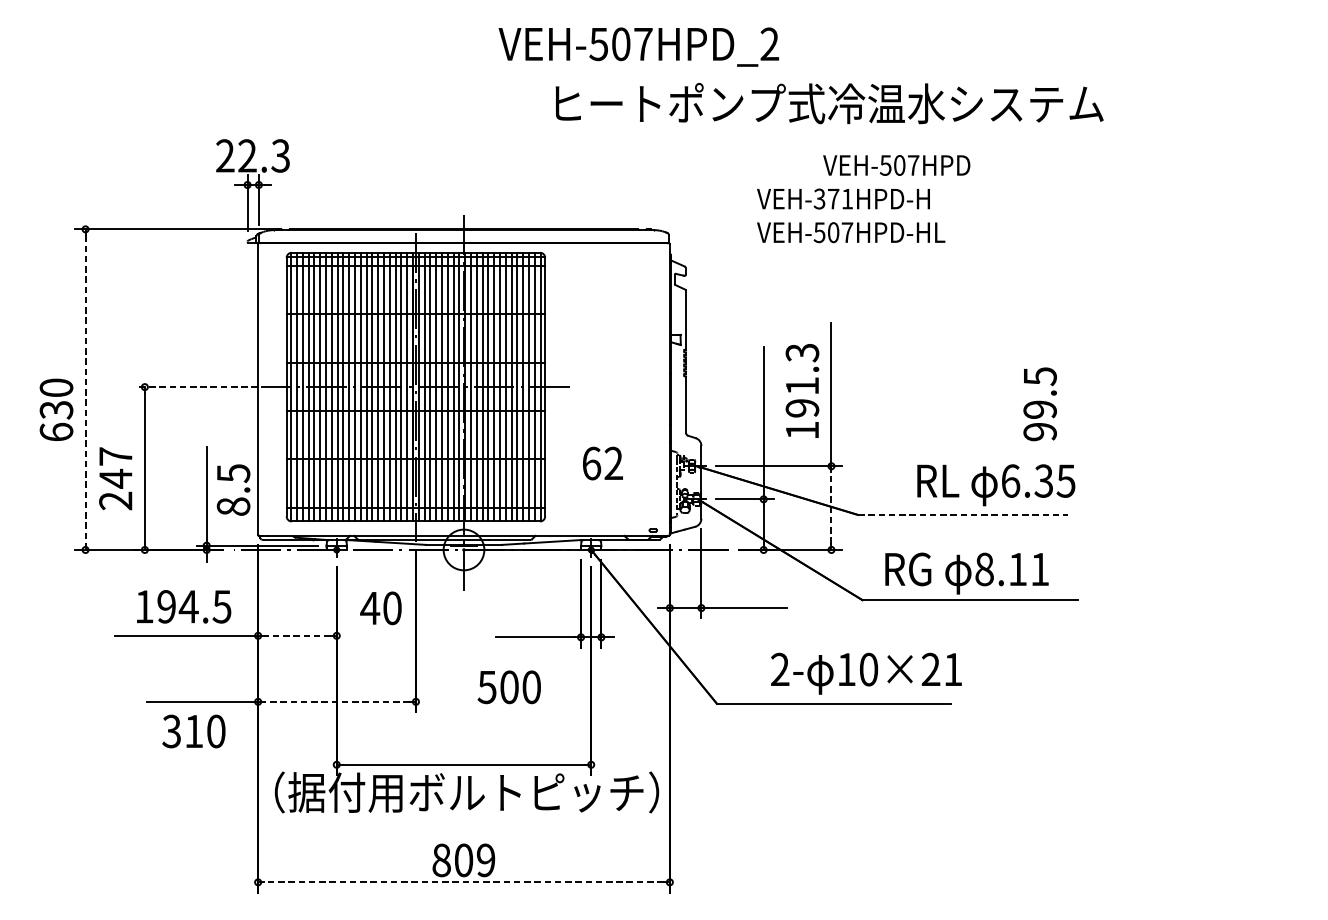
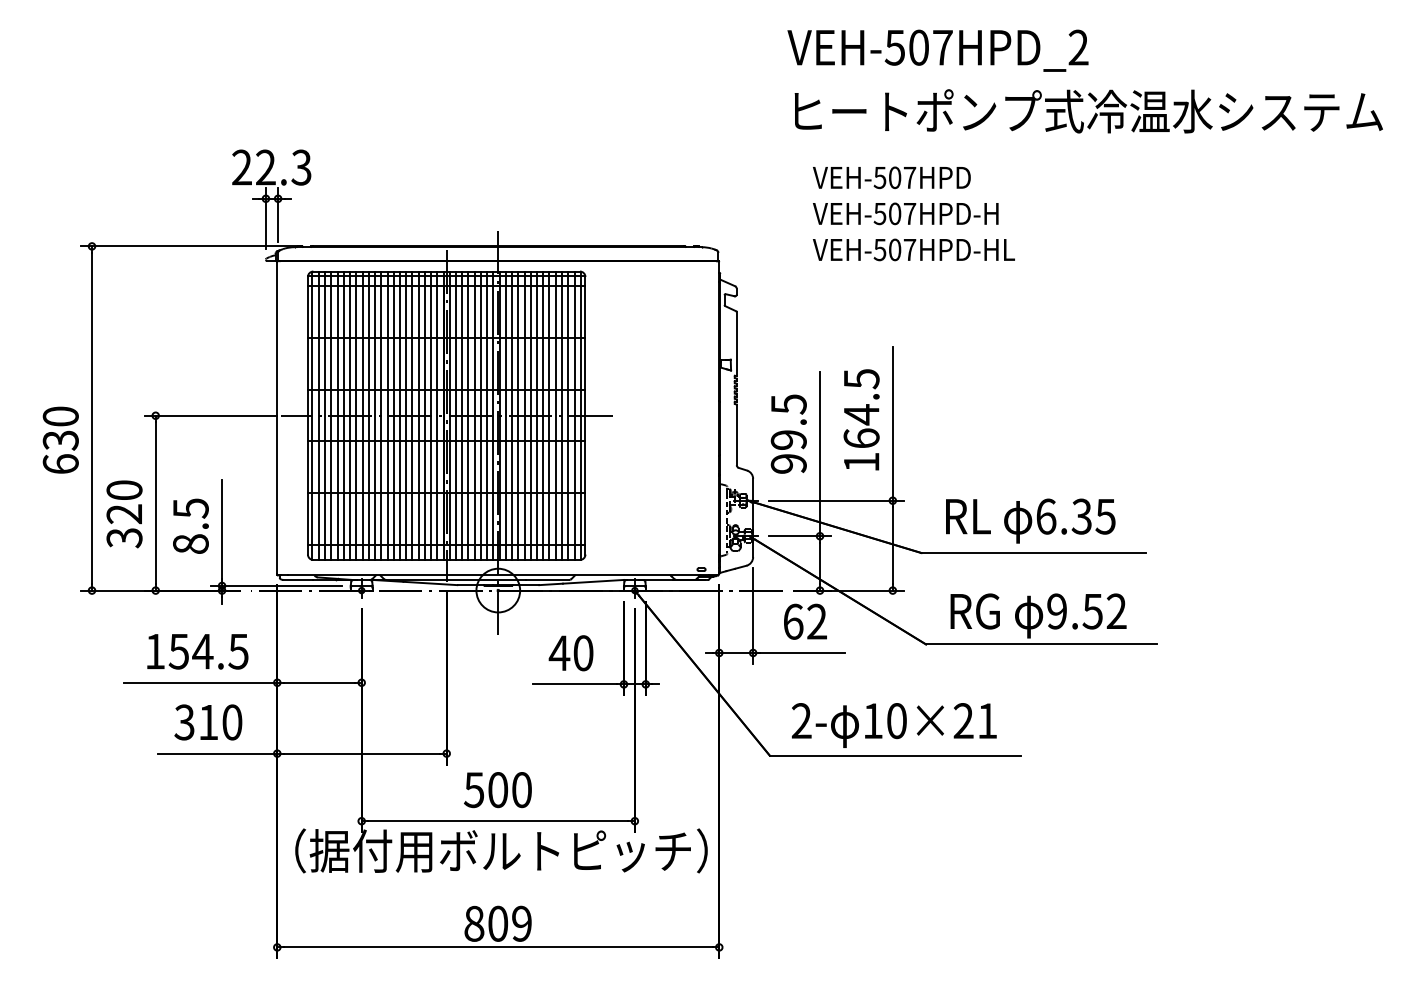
text: (638, 46) -> (937, 50), moved
text: (829, 103) -> (1088, 111), moved
text: (896, 165) -> (891, 177), moved
text: (833, 198) -> (895, 213), VEH-371HPD-H -> VEH-507HPD-H
text: (802, 380) -> (861, 408), 191.3 -> 164.5
line: (195, 386) -> (210, 415), dashed -> solid
line: (86, 389) -> (92, 418), dashed -> solid
text: (1039, 403) -> (788, 433), moved
text: (602, 463) -> (805, 621), moved
text: (115, 479) -> (124, 514), 247 -> 320
text: (996, 484) -> (1030, 520), moved
text: (233, 489) -> (190, 525), moved
line: (831, 507) -> (892, 545), dashed -> solid
line: (963, 515) -> (1034, 553), dashed -> solid
text: (1011, 569) -> (1086, 611), 8.11 -> 9.52
text: (166, 606) -> (178, 651), 194.5 -> 154.5
text: (380, 608) -> (570, 653), moved
line: (297, 635) -> (319, 682), dashed -> solid
text: (865, 673) -> (893, 725), moved
text: (508, 687) -> (497, 790), moved
line: (336, 701) -> (361, 753), dashed -> solid
text: (194, 731) -> (208, 722), moved
line: (463, 882) -> (497, 947), dashed -> solid

